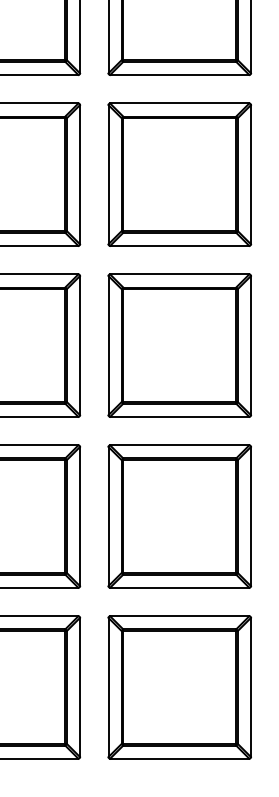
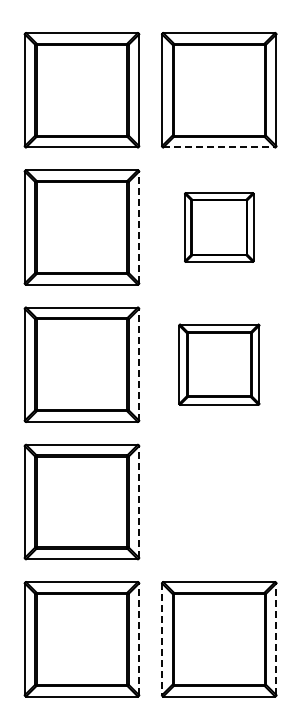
line: (180, 75) -> (219, 147), solid -> dashed
line: (80, 174) -> (139, 227), solid -> dashed
part: (180, 174) -> (219, 227), size x0.6
line: (80, 345) -> (139, 364), solid -> dashed
part: (180, 345) -> (219, 364), size x0.7
part: (180, 515) -> (219, 501), removed
line: (80, 517) -> (139, 502), solid -> dashed
line: (80, 687) -> (139, 639), solid -> dashed
line: (109, 687) -> (162, 639), solid -> dashed
line: (251, 687) -> (276, 639), solid -> dashed

